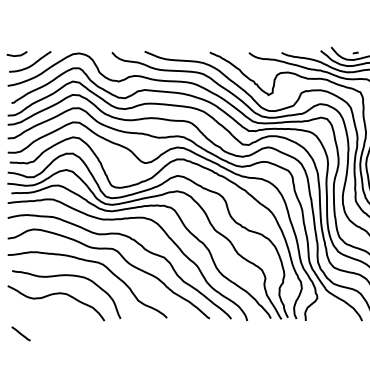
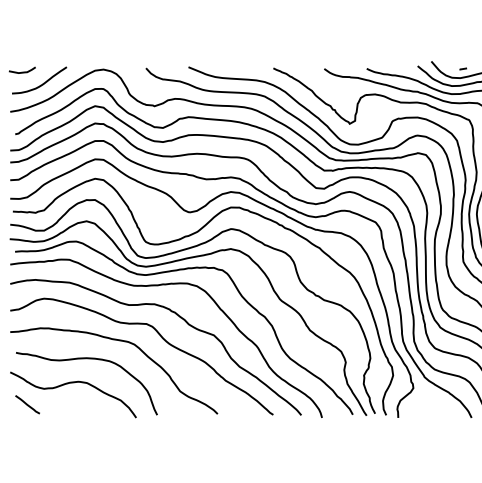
line: (20, 333) -> (26, 404), moved

